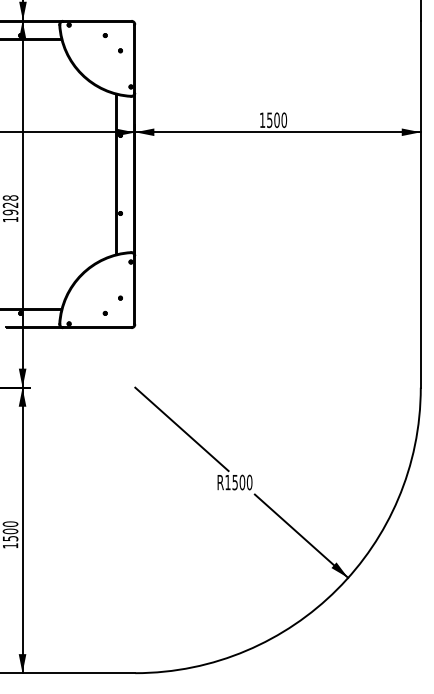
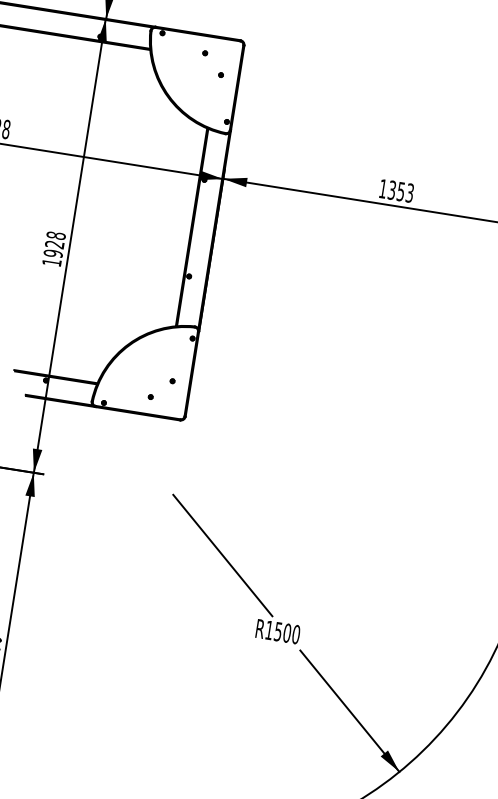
text: (277, 120) -> (401, 192), 1500 -> 1353

